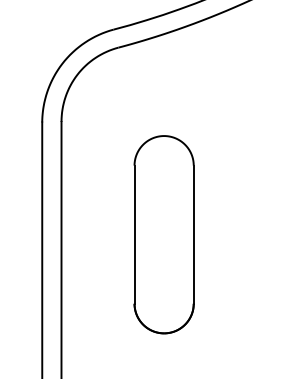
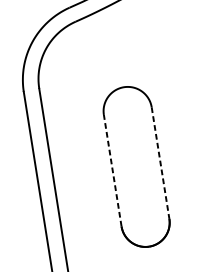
line: (134, 234) -> (112, 170), solid -> dashed
line: (193, 235) -> (160, 163), solid -> dashed

